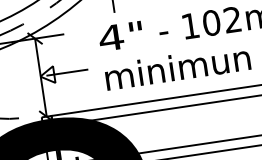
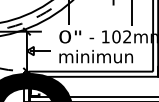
text: (111, 36) -> (65, 36), 4" -> 0"

